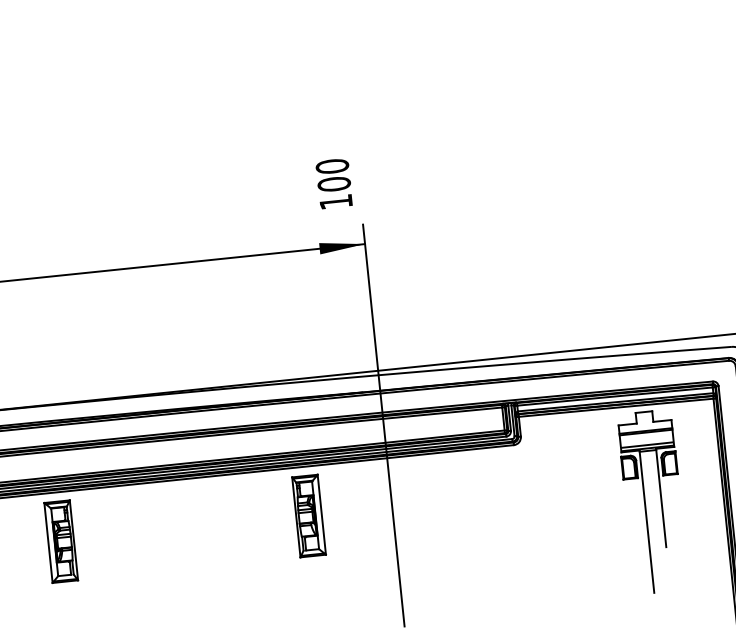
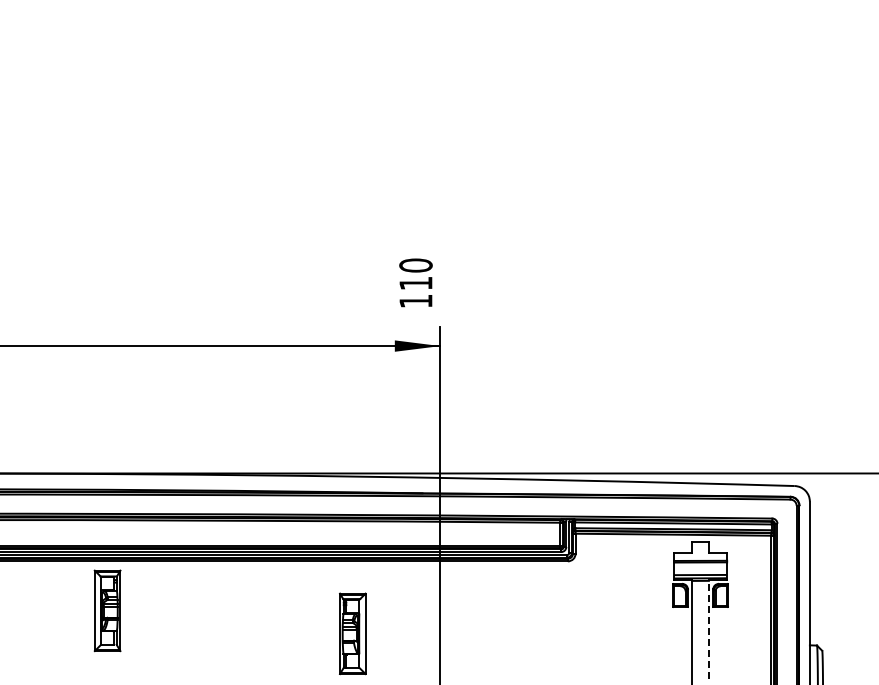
text: (333, 184) -> (415, 283), 100 -> 110
line: (660, 497) -> (708, 628), solid -> dashed
part: (308, 515) -> (352, 633), moved

